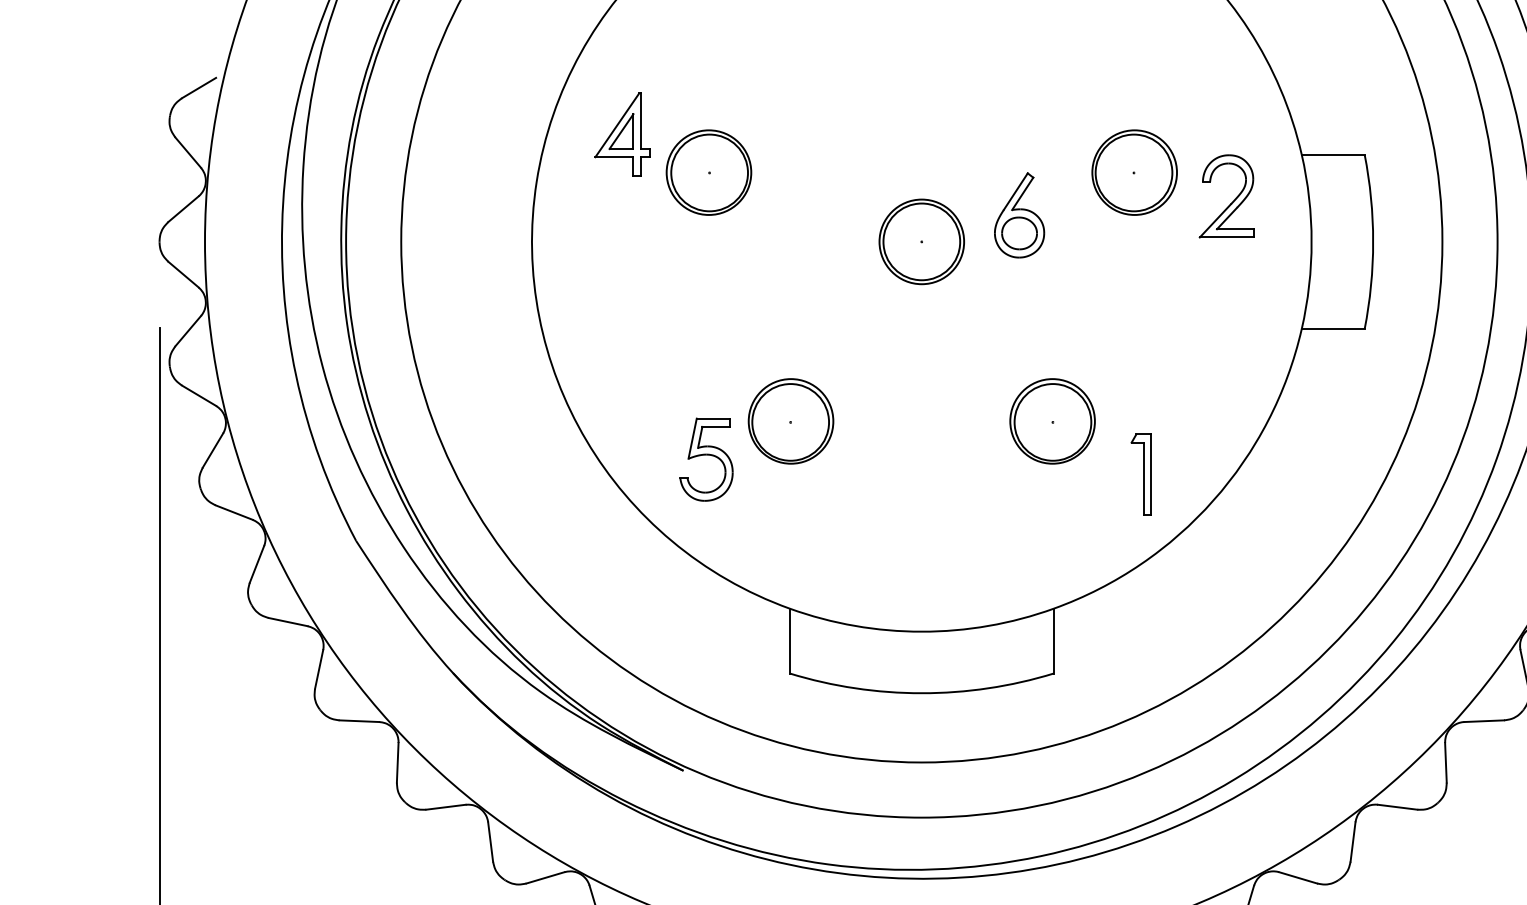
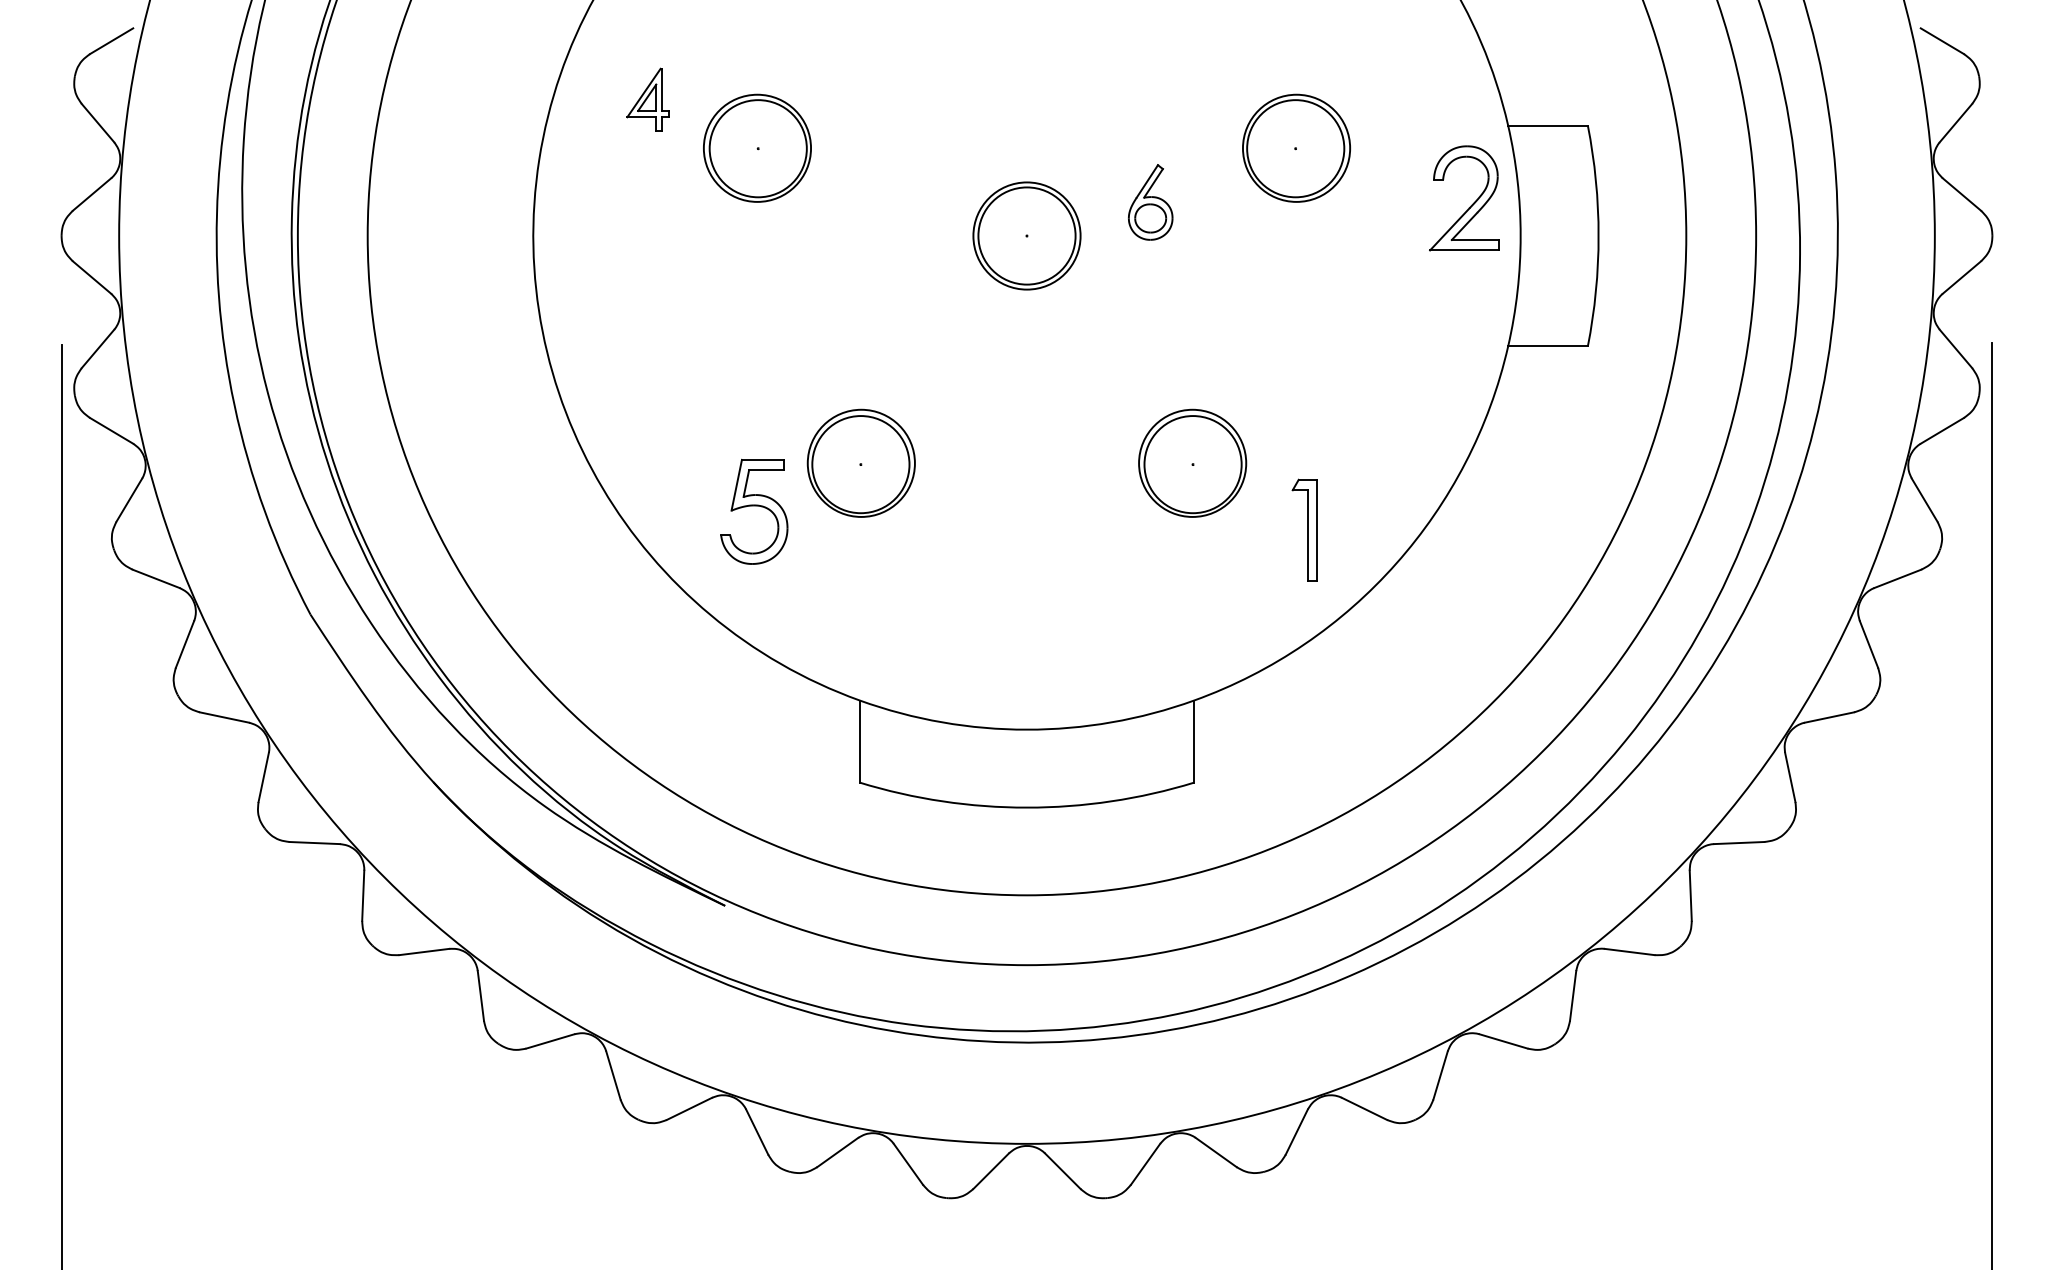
part: (622, 134) -> (647, 99), size x0.6
part: (1232, 201) -> (1471, 204), moved
part: (1019, 215) -> (1150, 202), size x0.7

